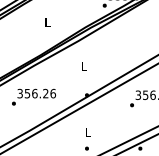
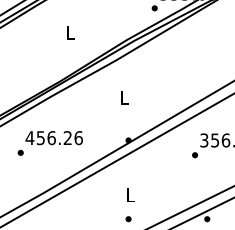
text: (20, 93) -> (30, 137), 356.26 -> 456.26

